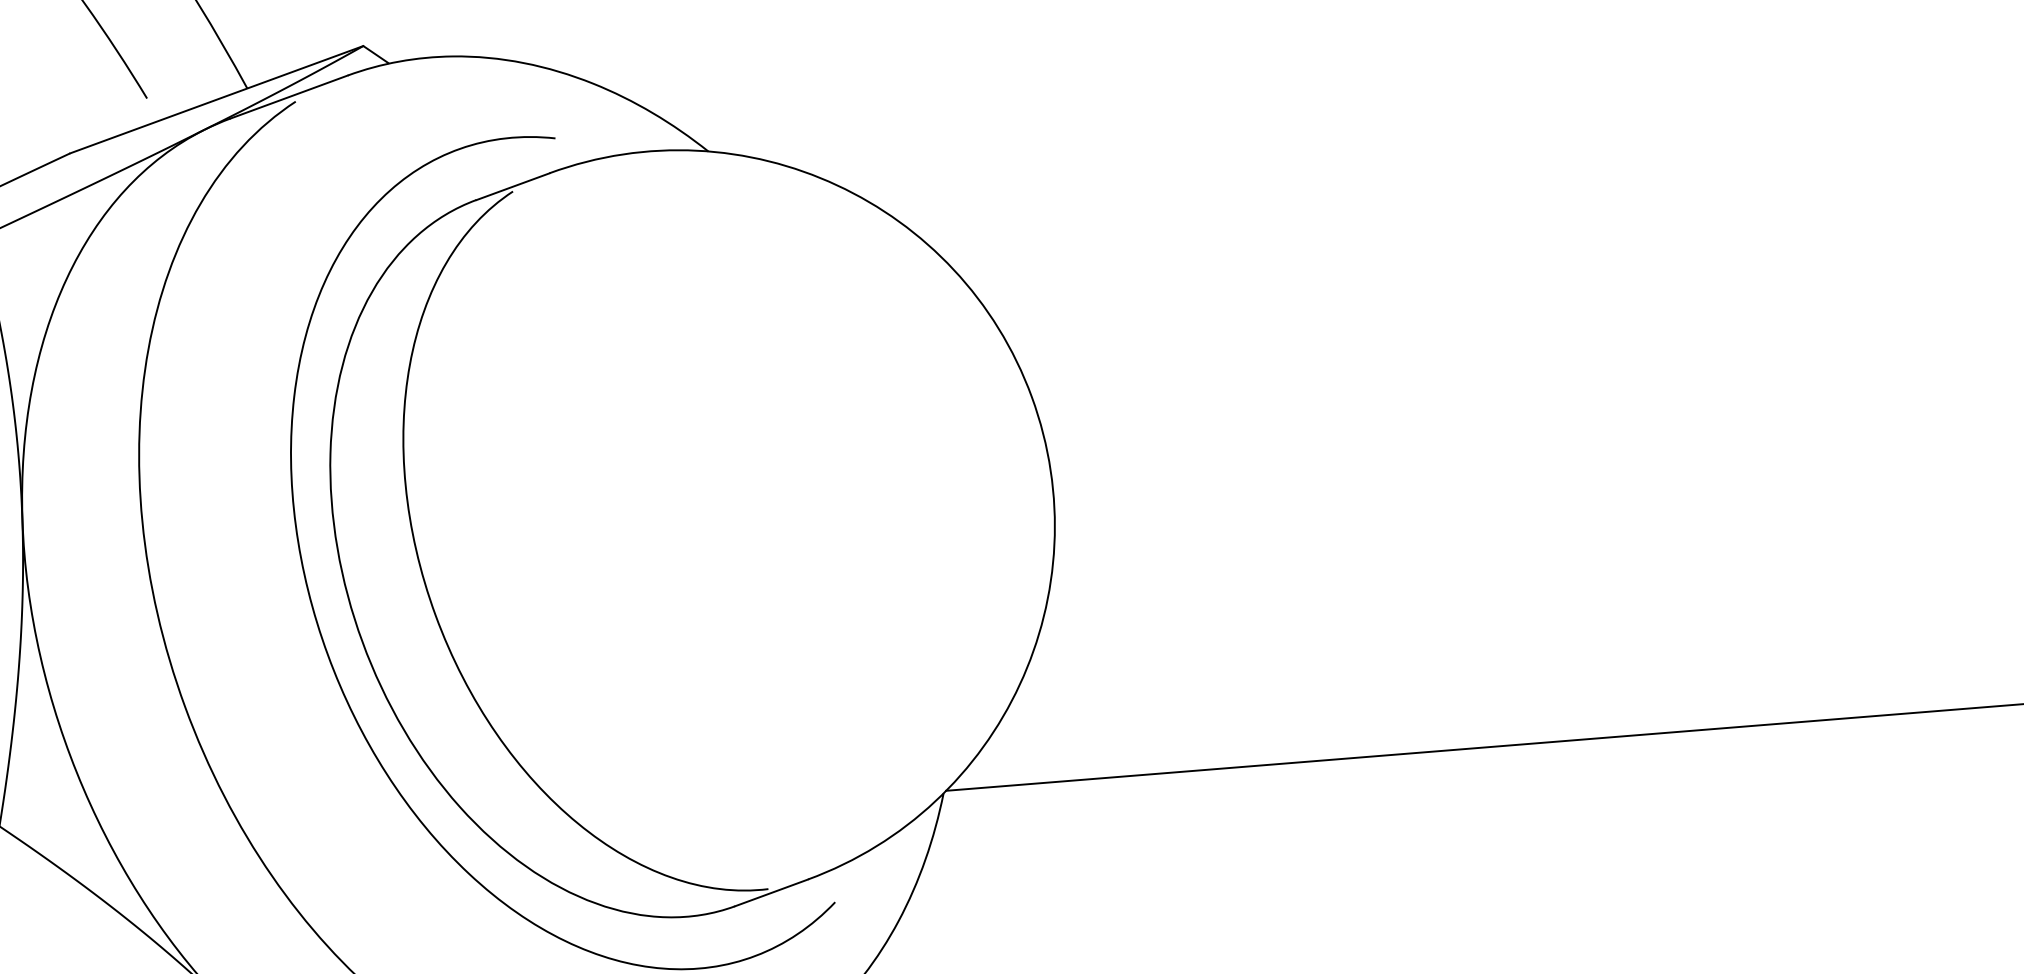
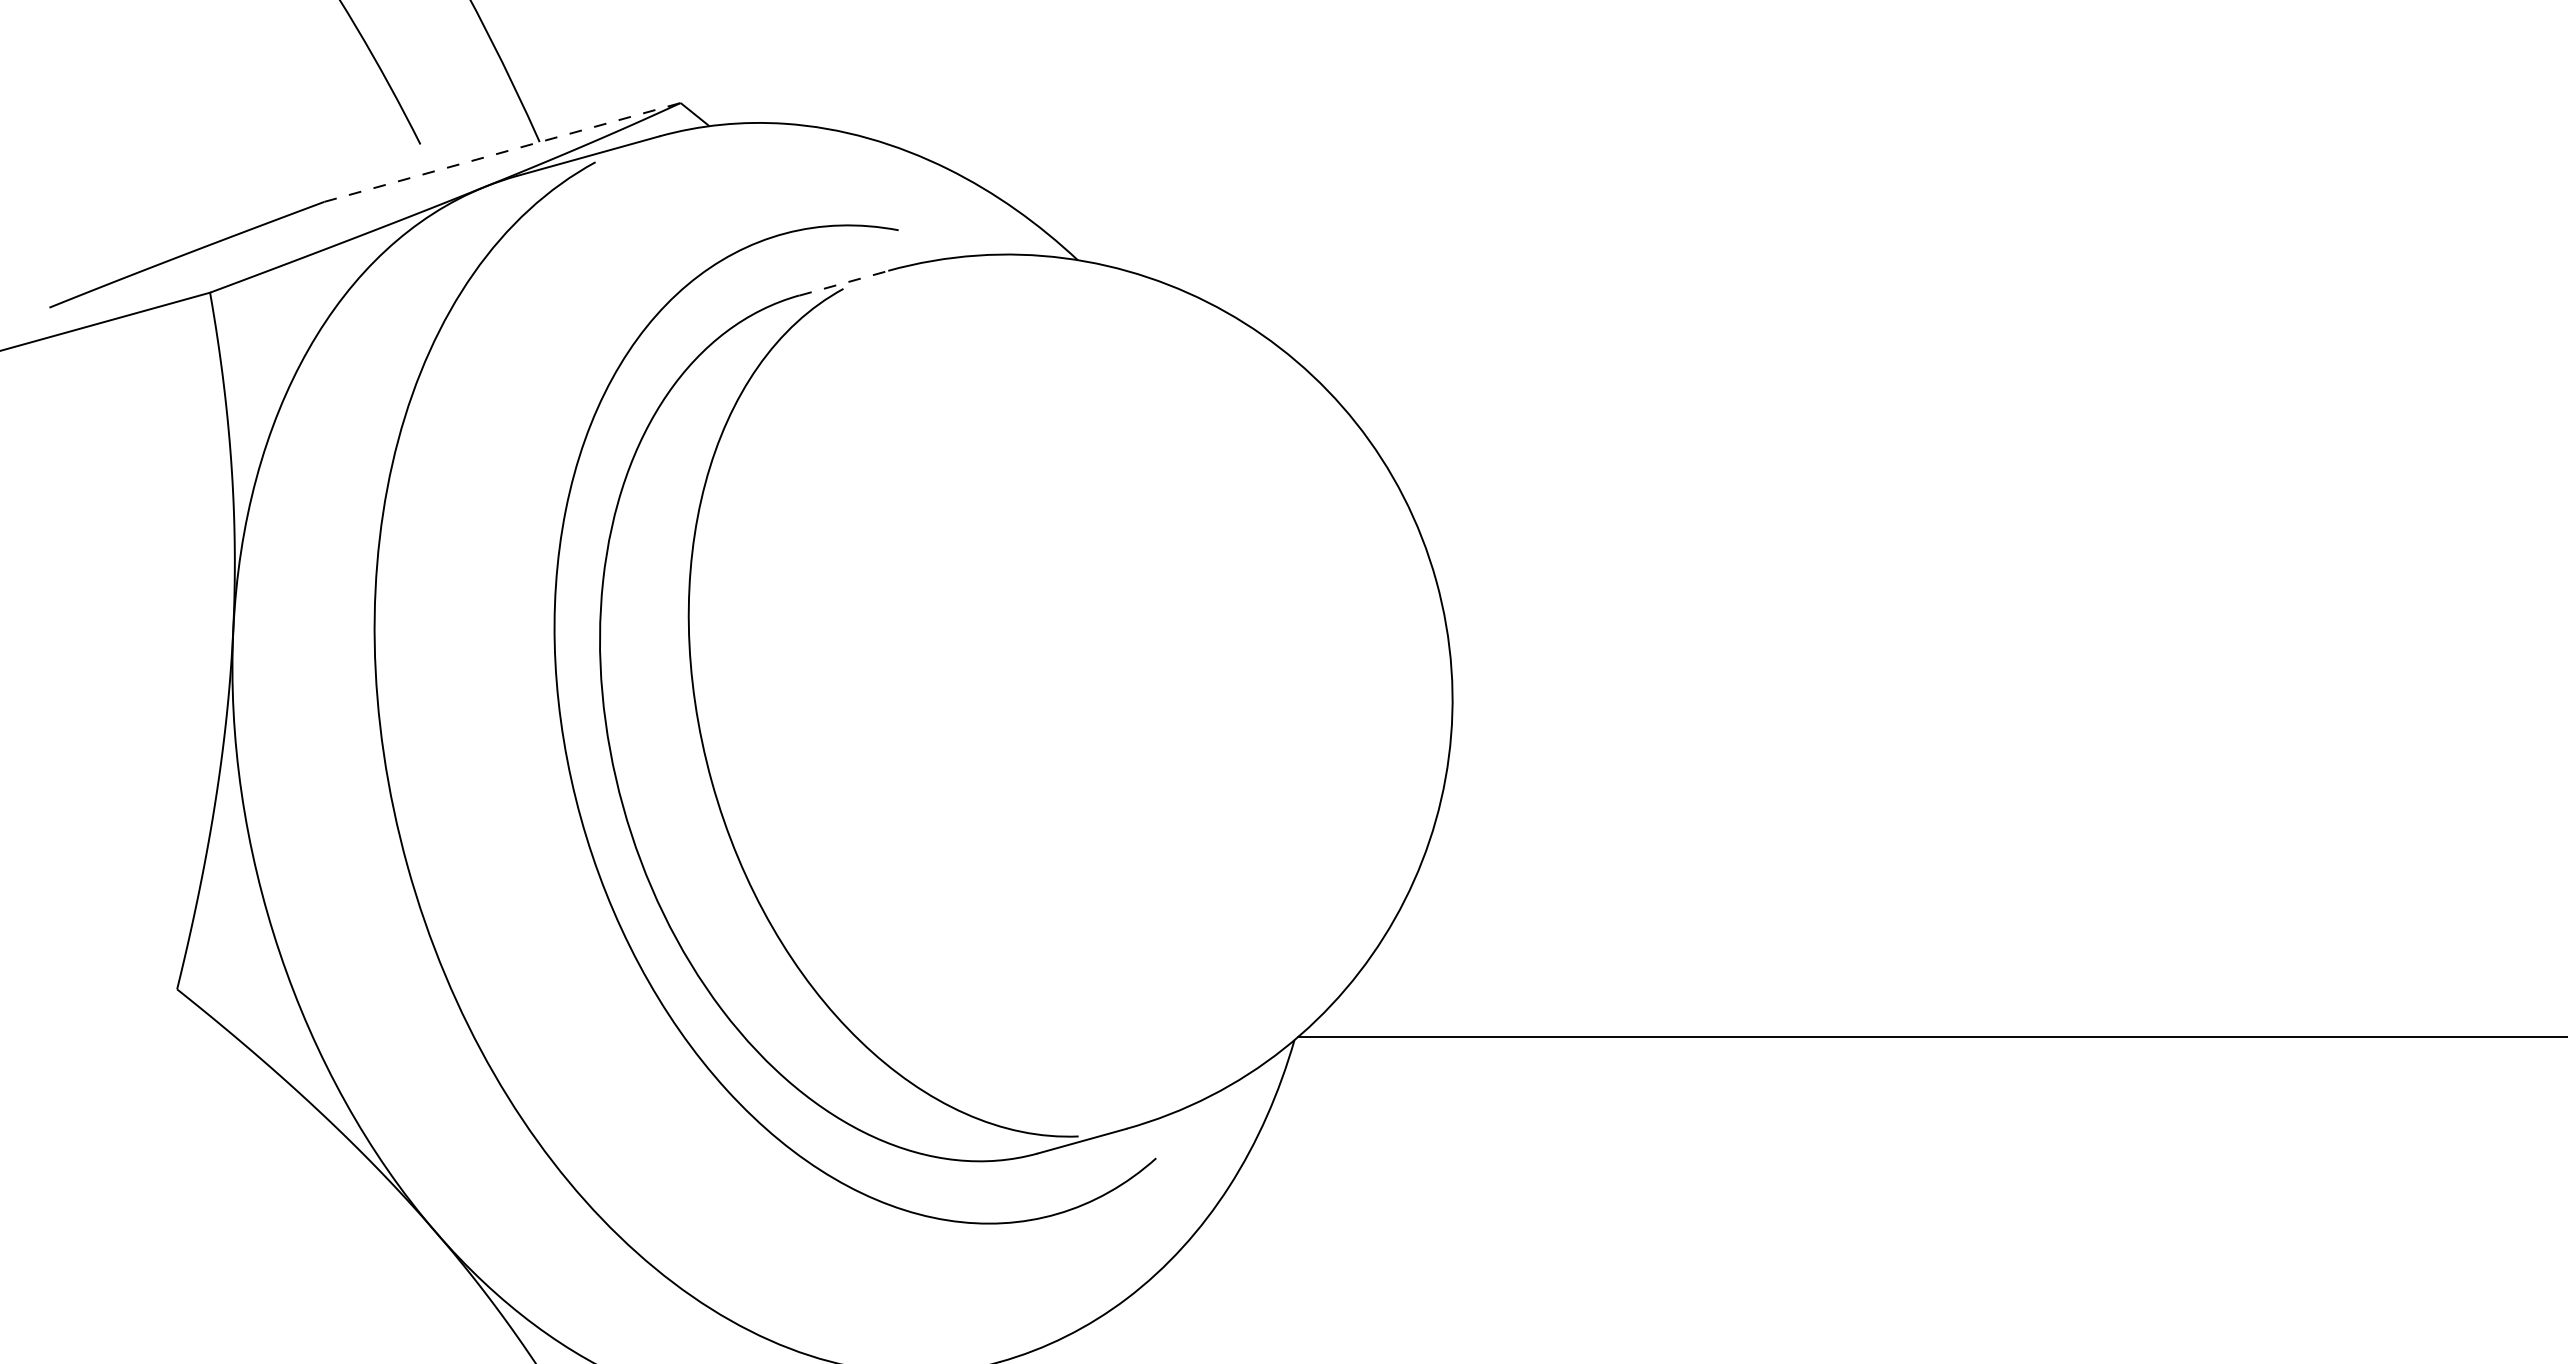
line: (216, 99) -> (502, 152), solid -> dashed
line: (513, 186) -> (844, 283), solid -> dashed

